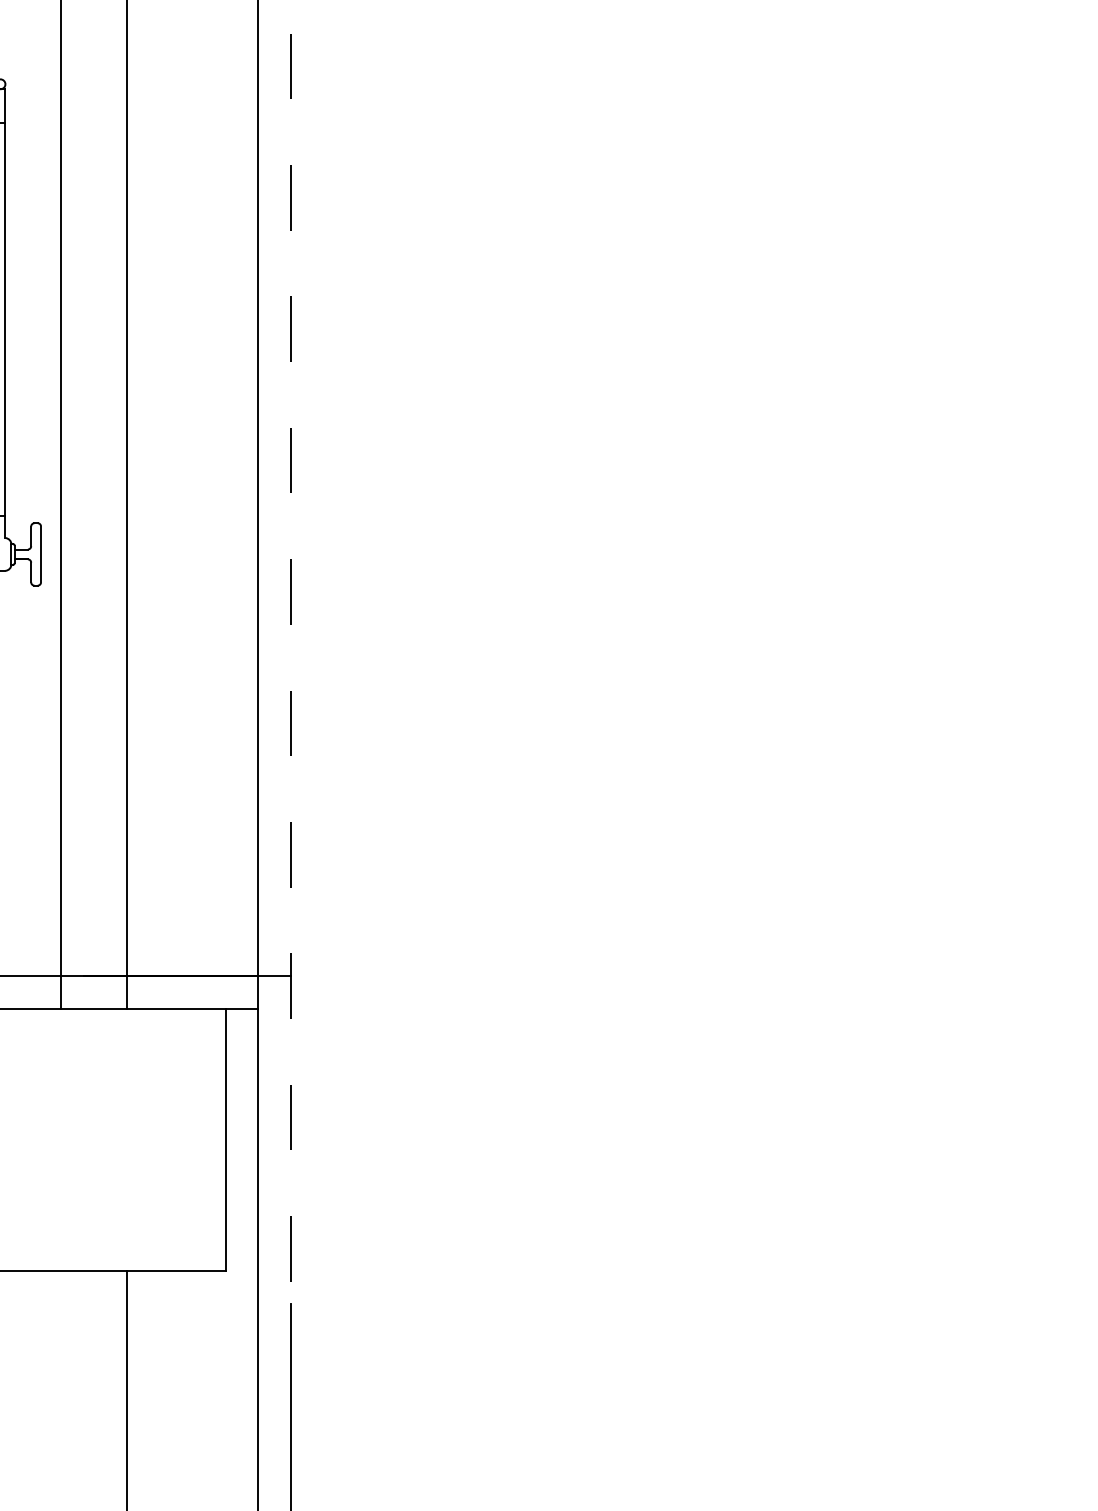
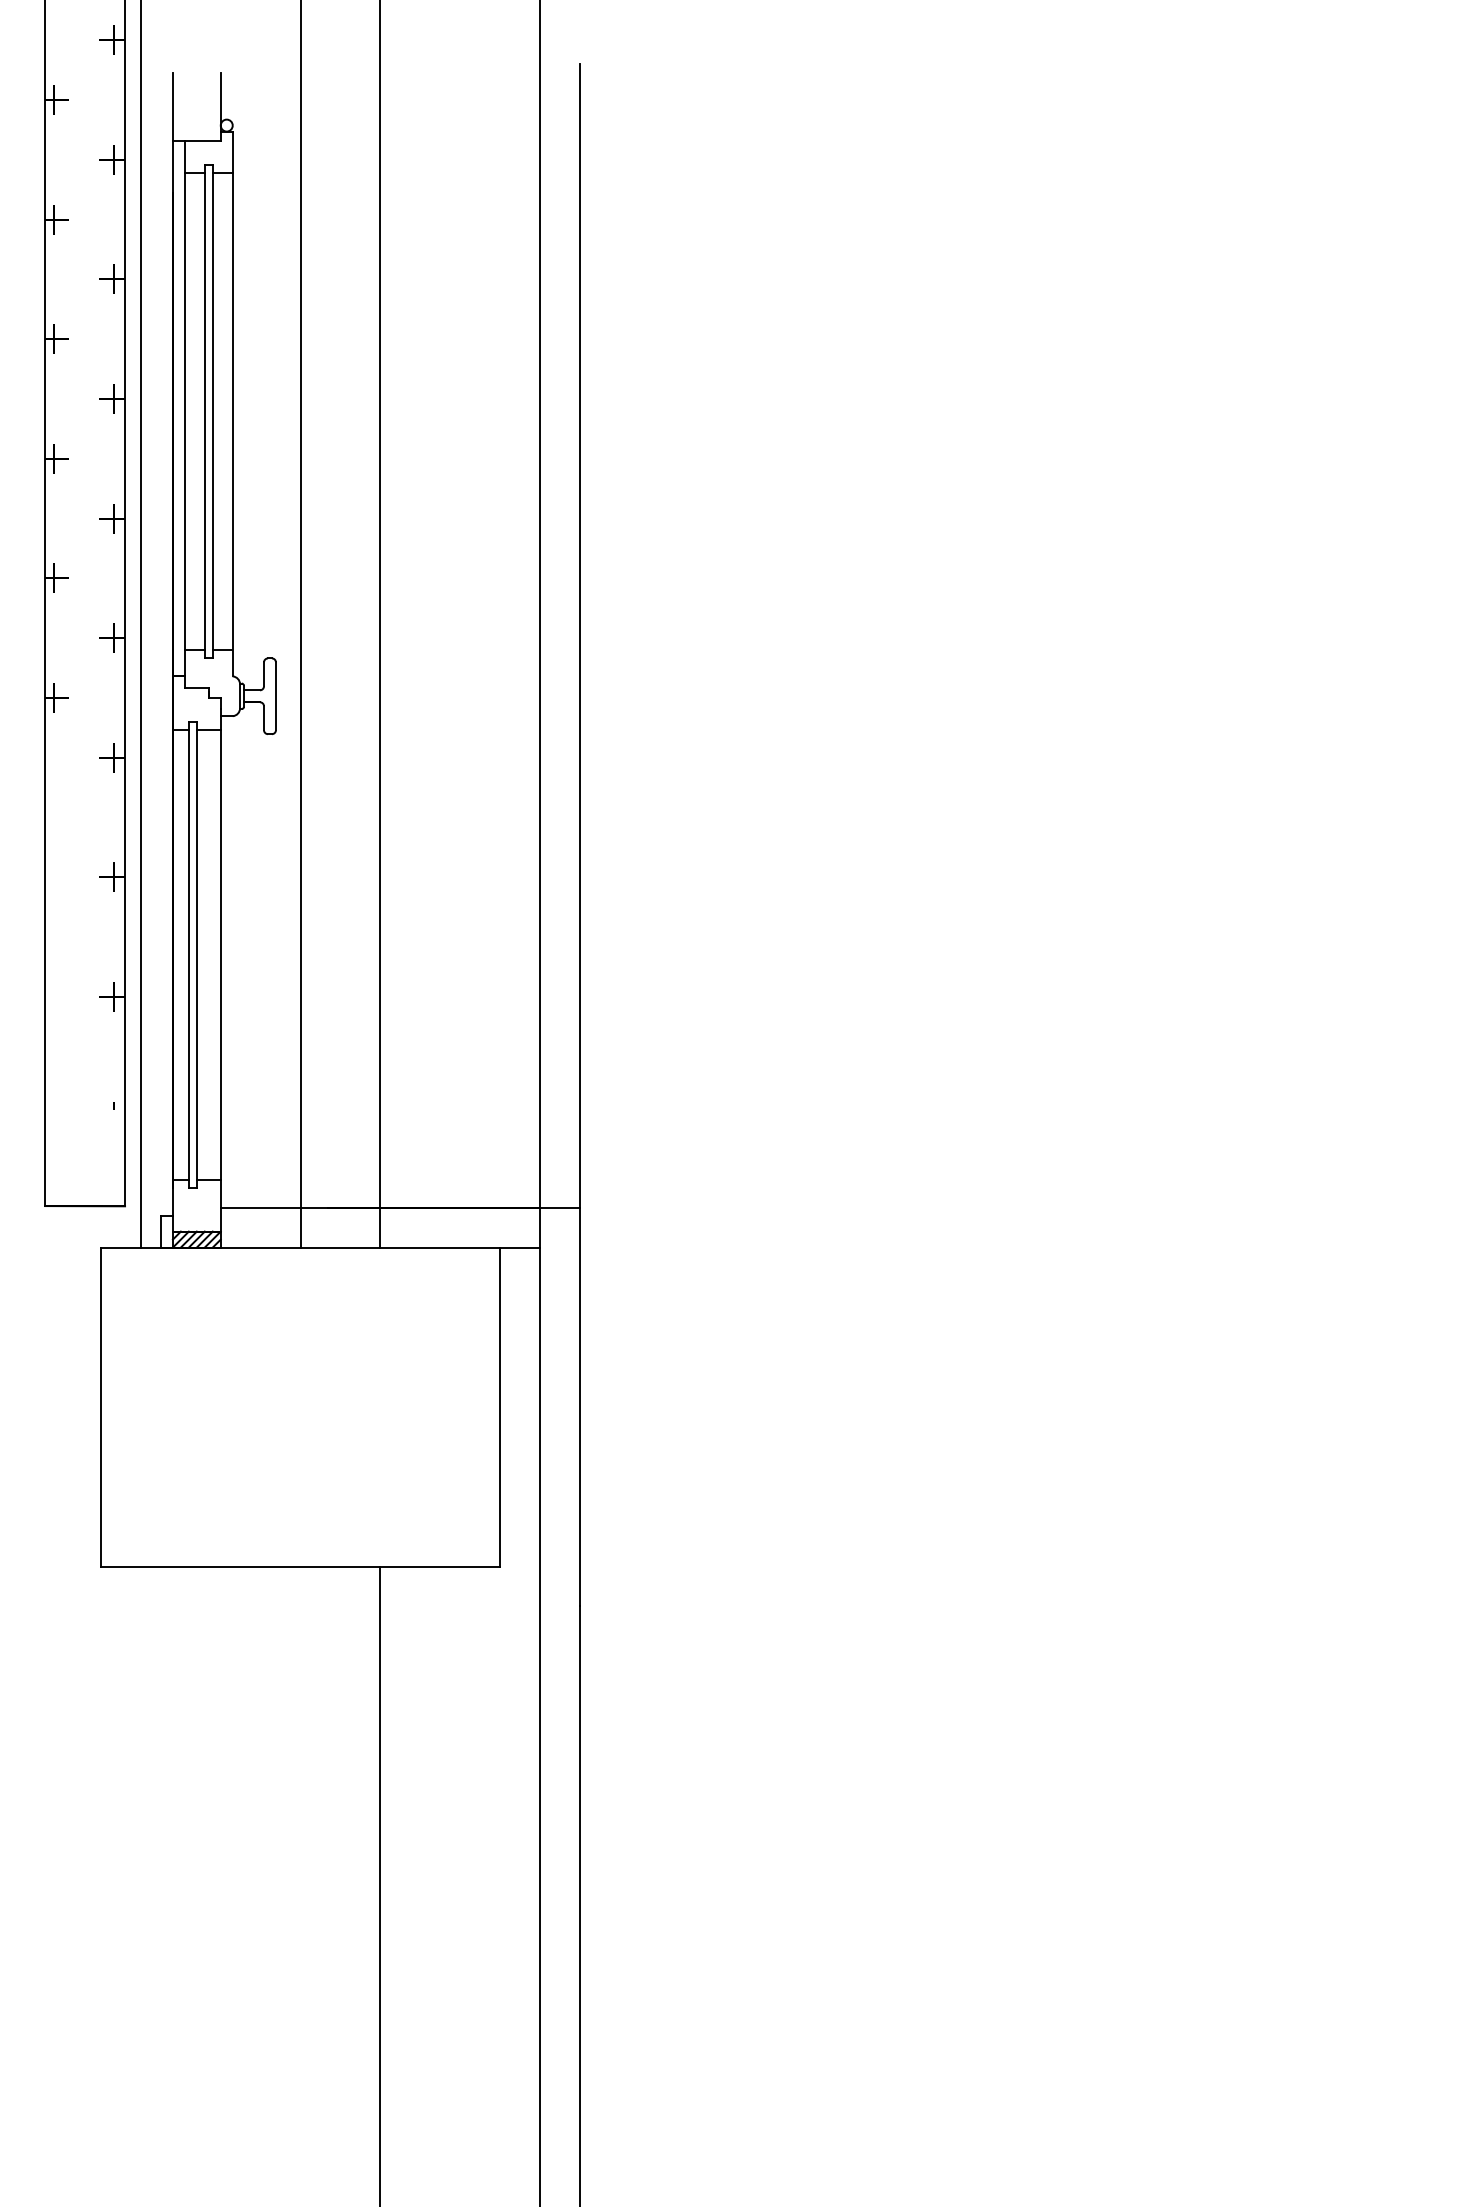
line: (291, 669) -> (579, 835), dashed -> solid

